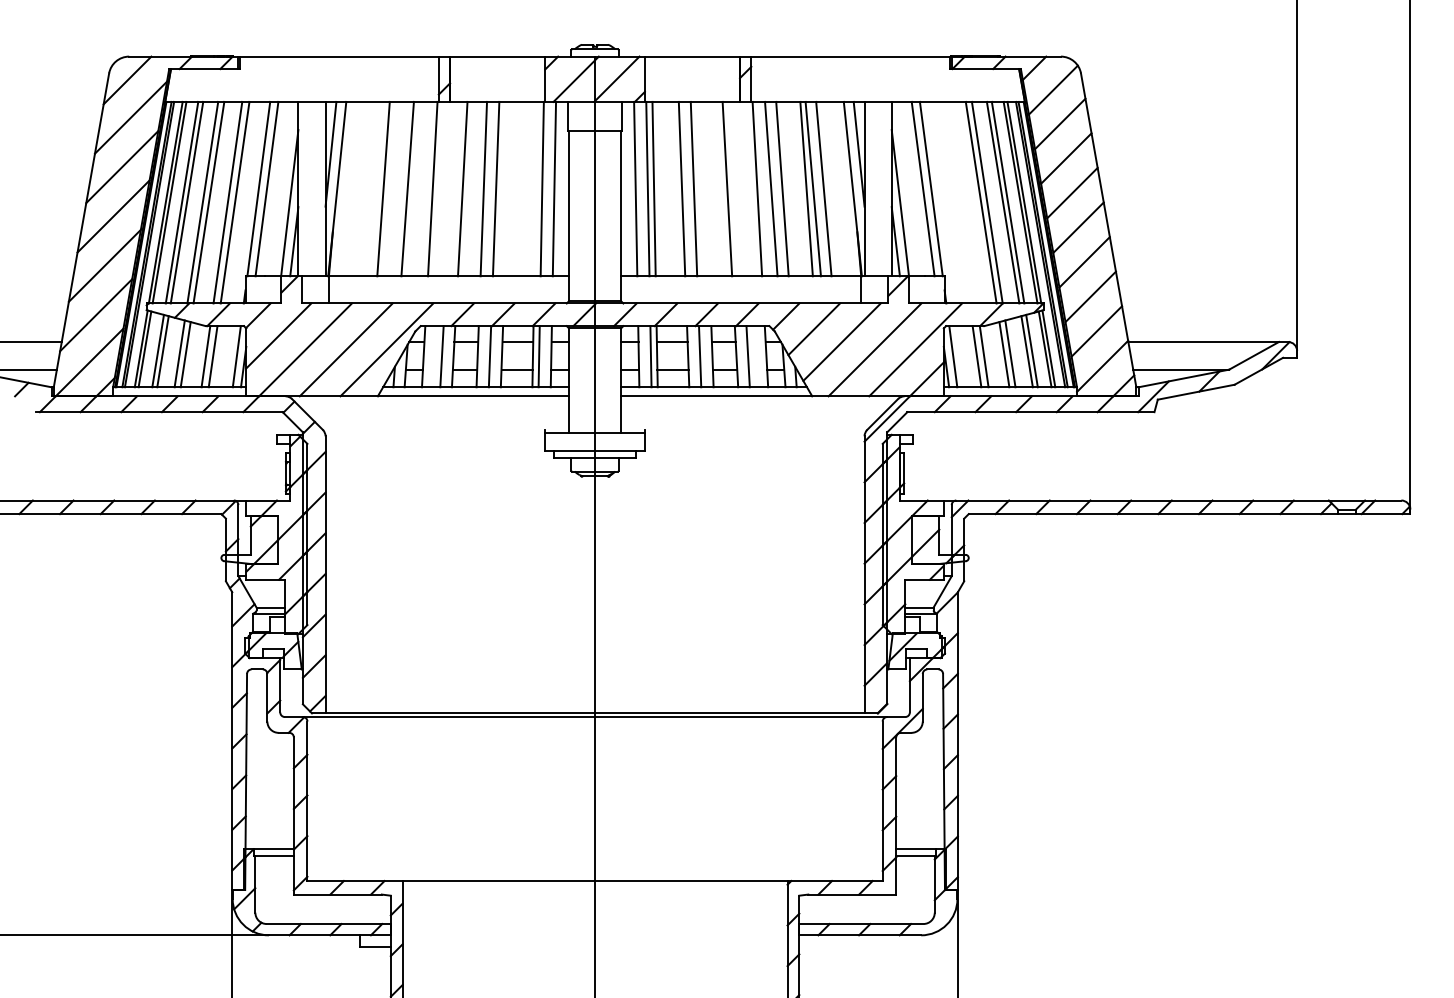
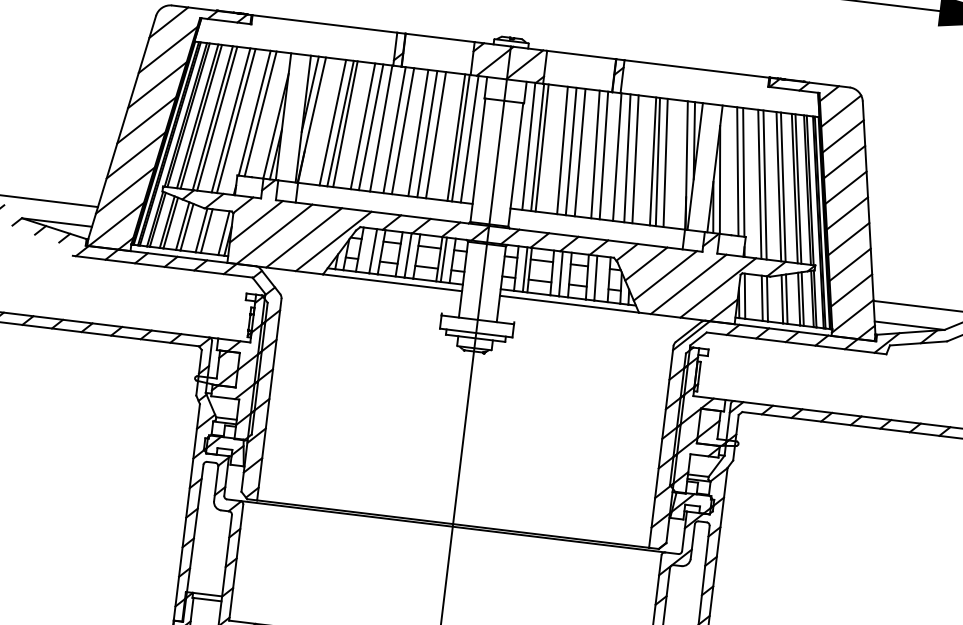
line: (365, 188) -> (332, 122), added
line: (376, 188) -> (340, 123), added
line: (418, 188) -> (370, 126), added
line: (450, 188) -> (394, 129), added
line: (507, 188) -> (435, 134), added
line: (535, 188) -> (455, 137), added
line: (706, 188) -> (580, 152), added
line: (738, 188) -> (603, 155), added
line: (954, 202) -> (759, 184), added
line: (961, 202) -> (764, 184), added

